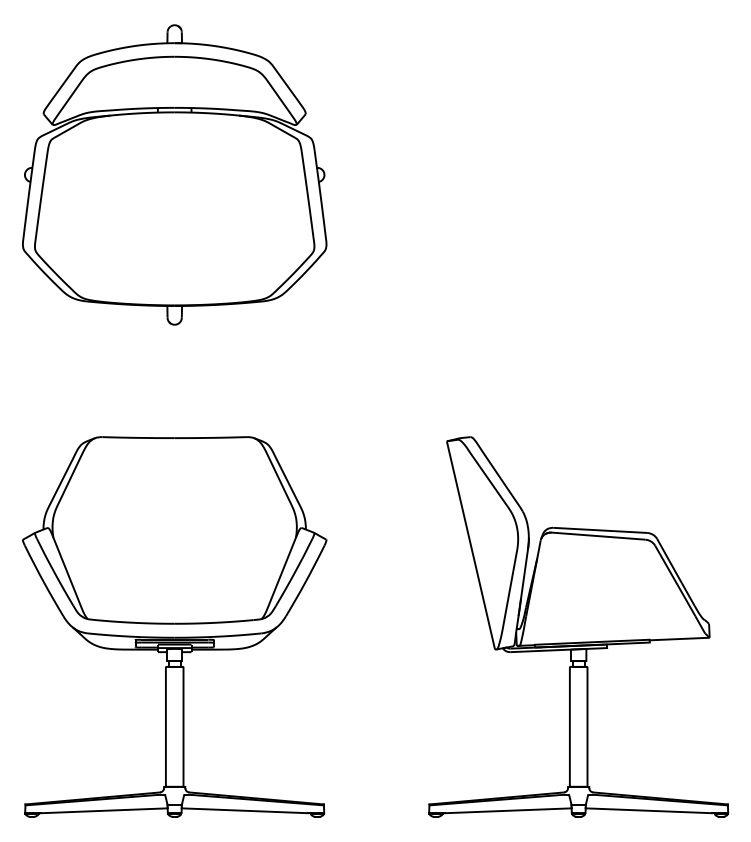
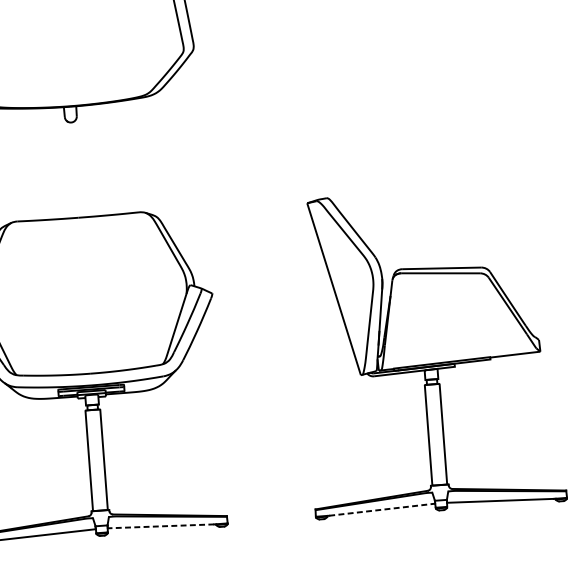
line: (244, 810) -> (160, 526), solid -> dashed
line: (508, 810) -> (382, 509), solid -> dashed

